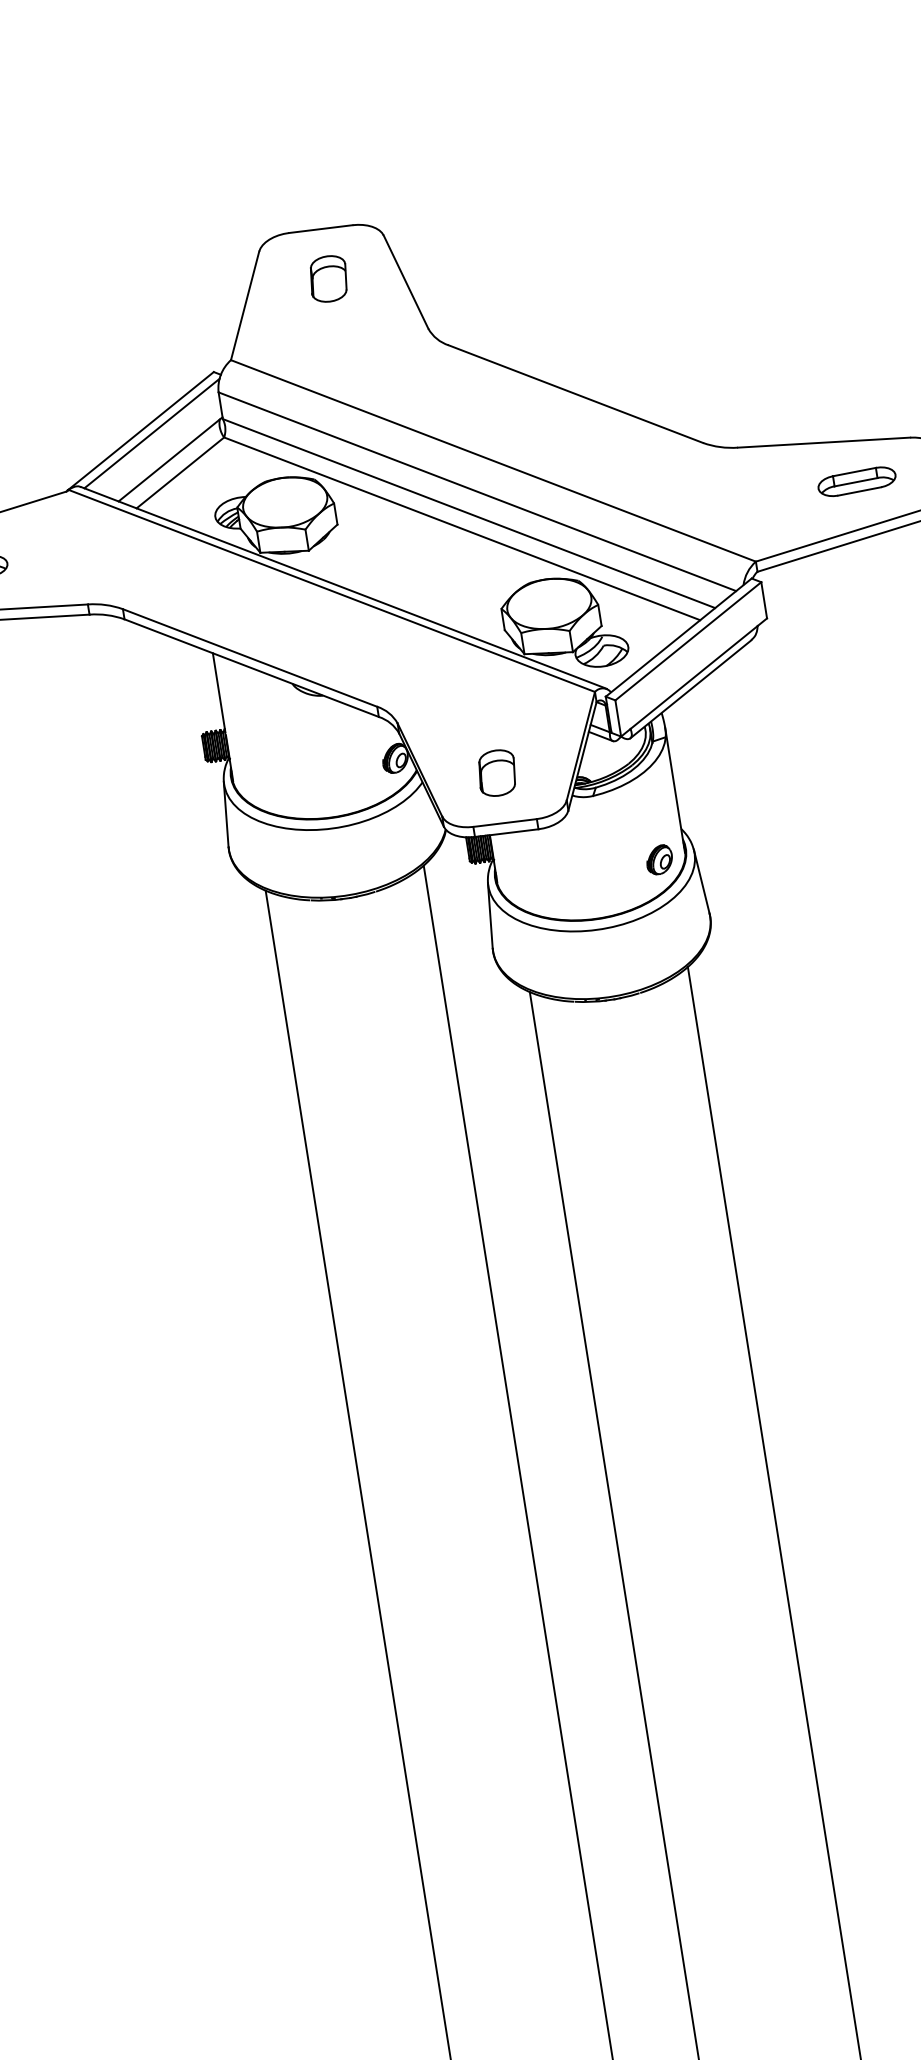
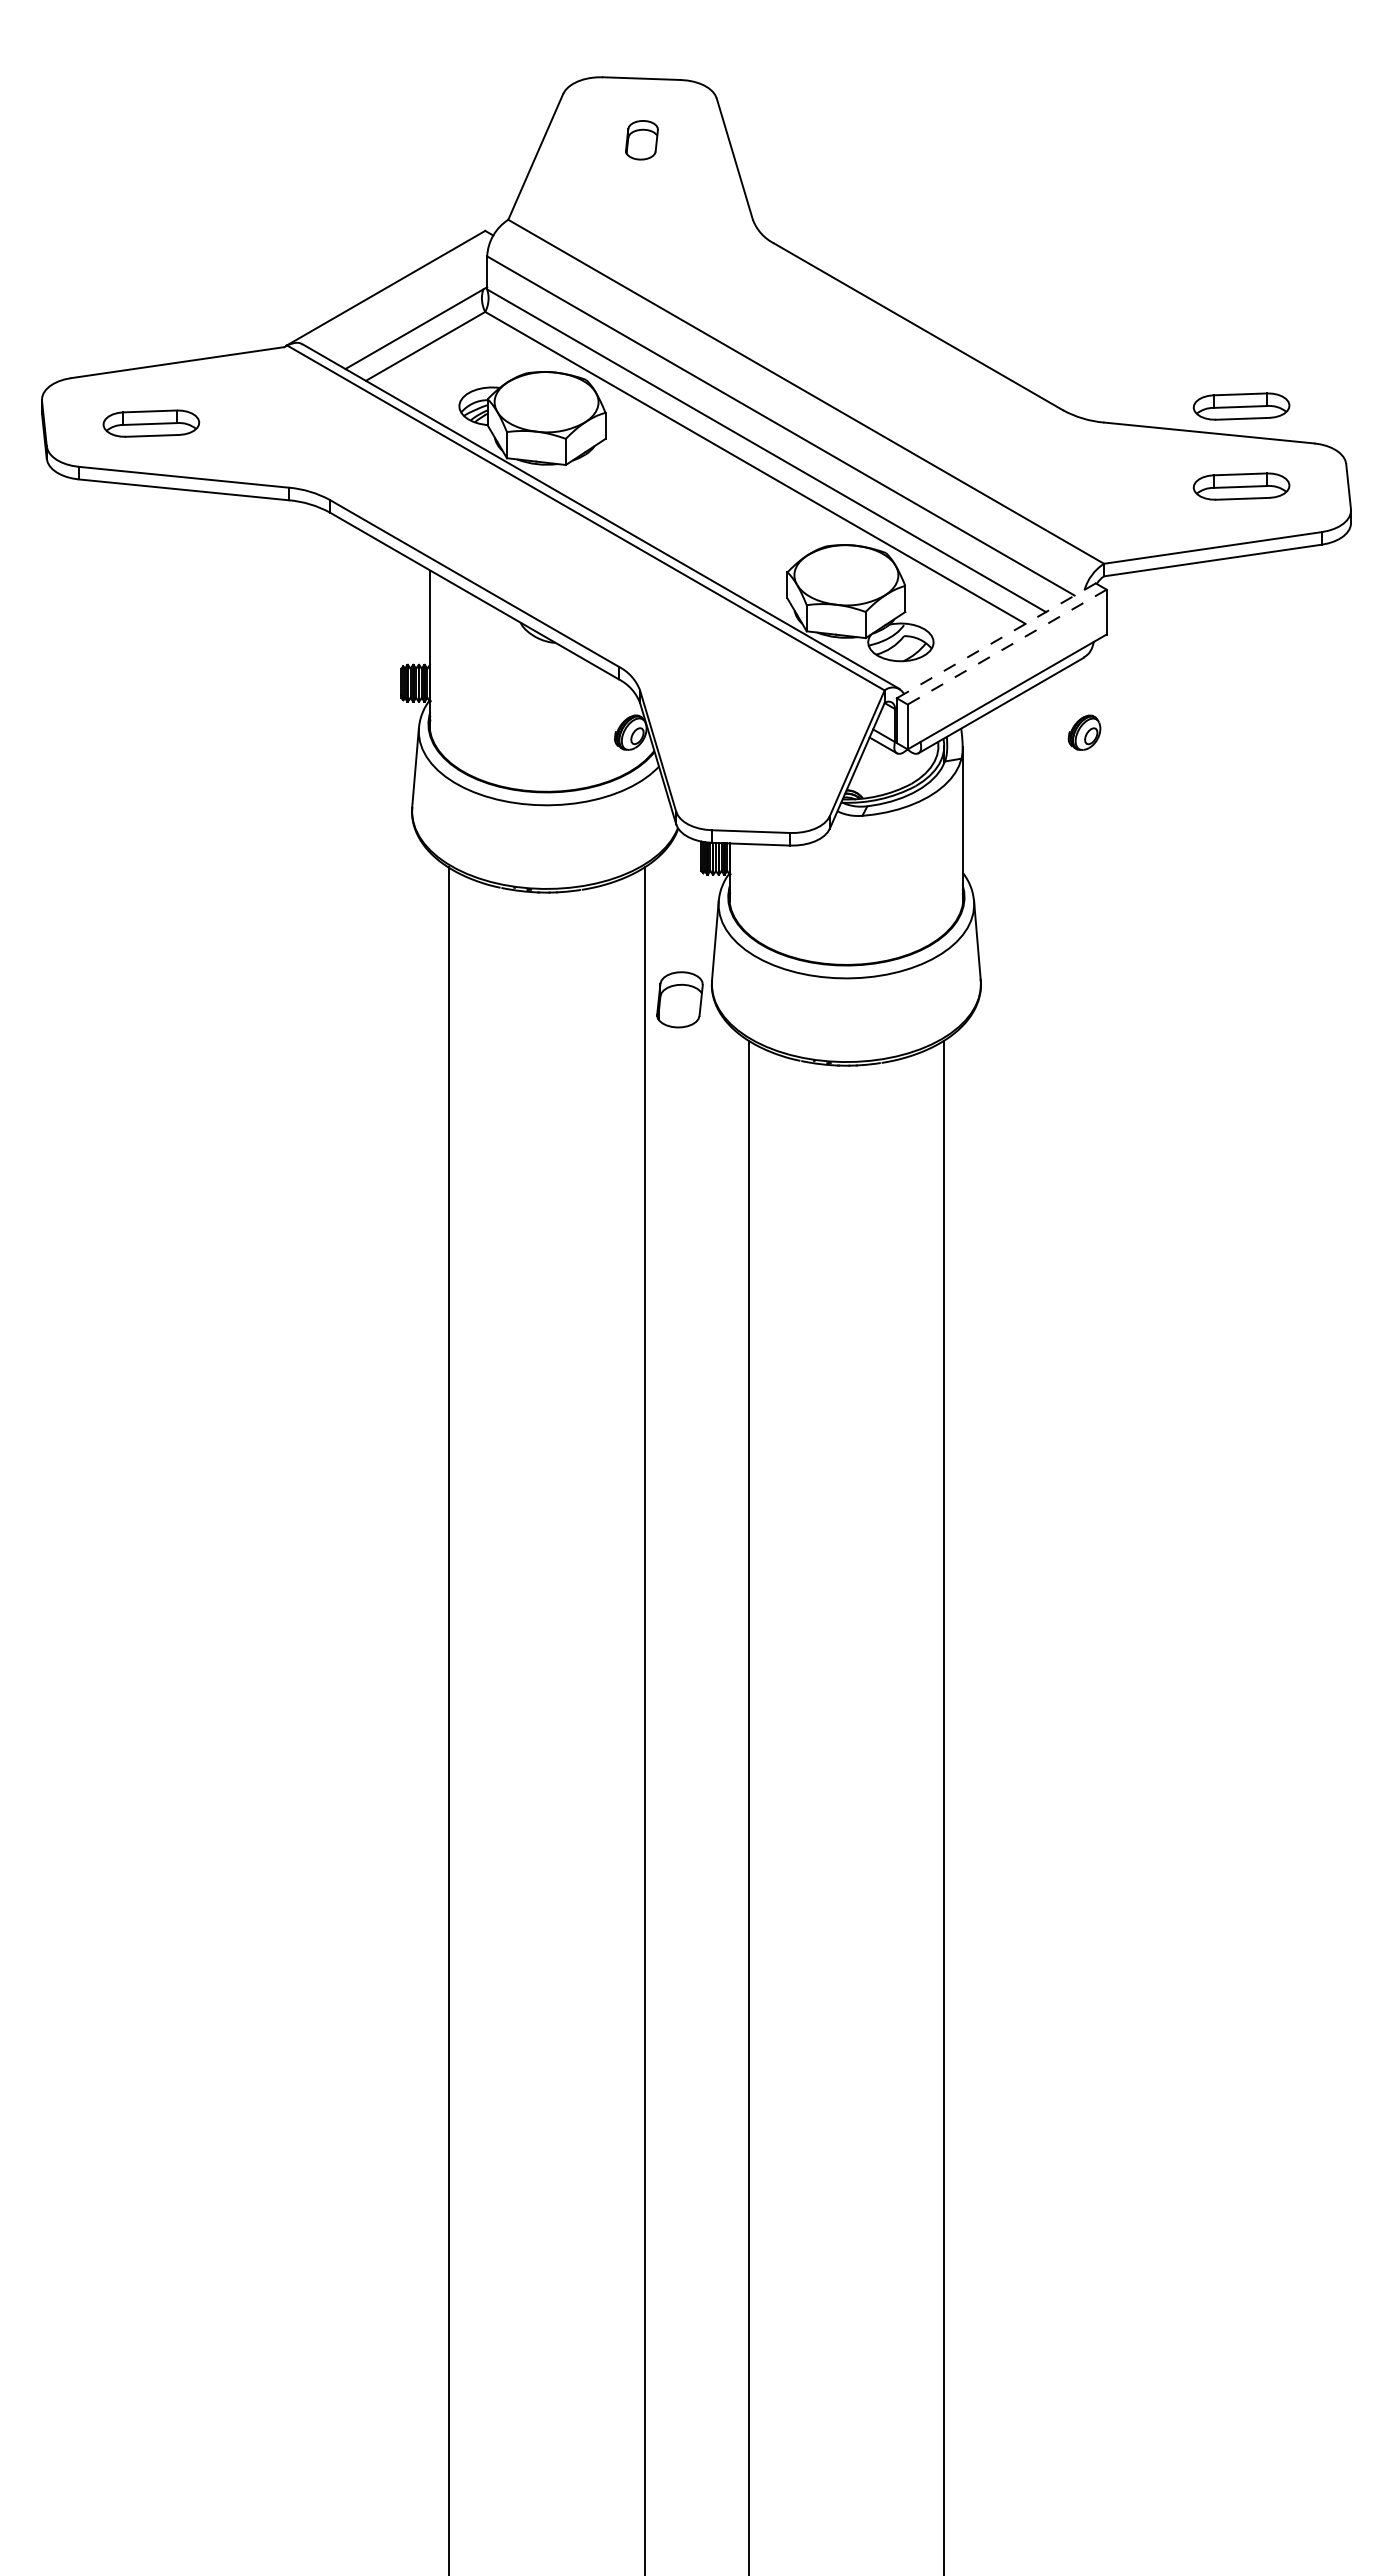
part: (328, 278) -> (641, 139), size x0.7
part: (846, 417) -> (1241, 406), added
line: (151, 433) -> (398, 293), removed
line: (678, 637) -> (996, 640), solid -> dashed
line: (688, 641) -> (1007, 647), solid -> dashed
part: (496, 772) -> (679, 999), moved
part: (659, 859) -> (1084, 732), moved

